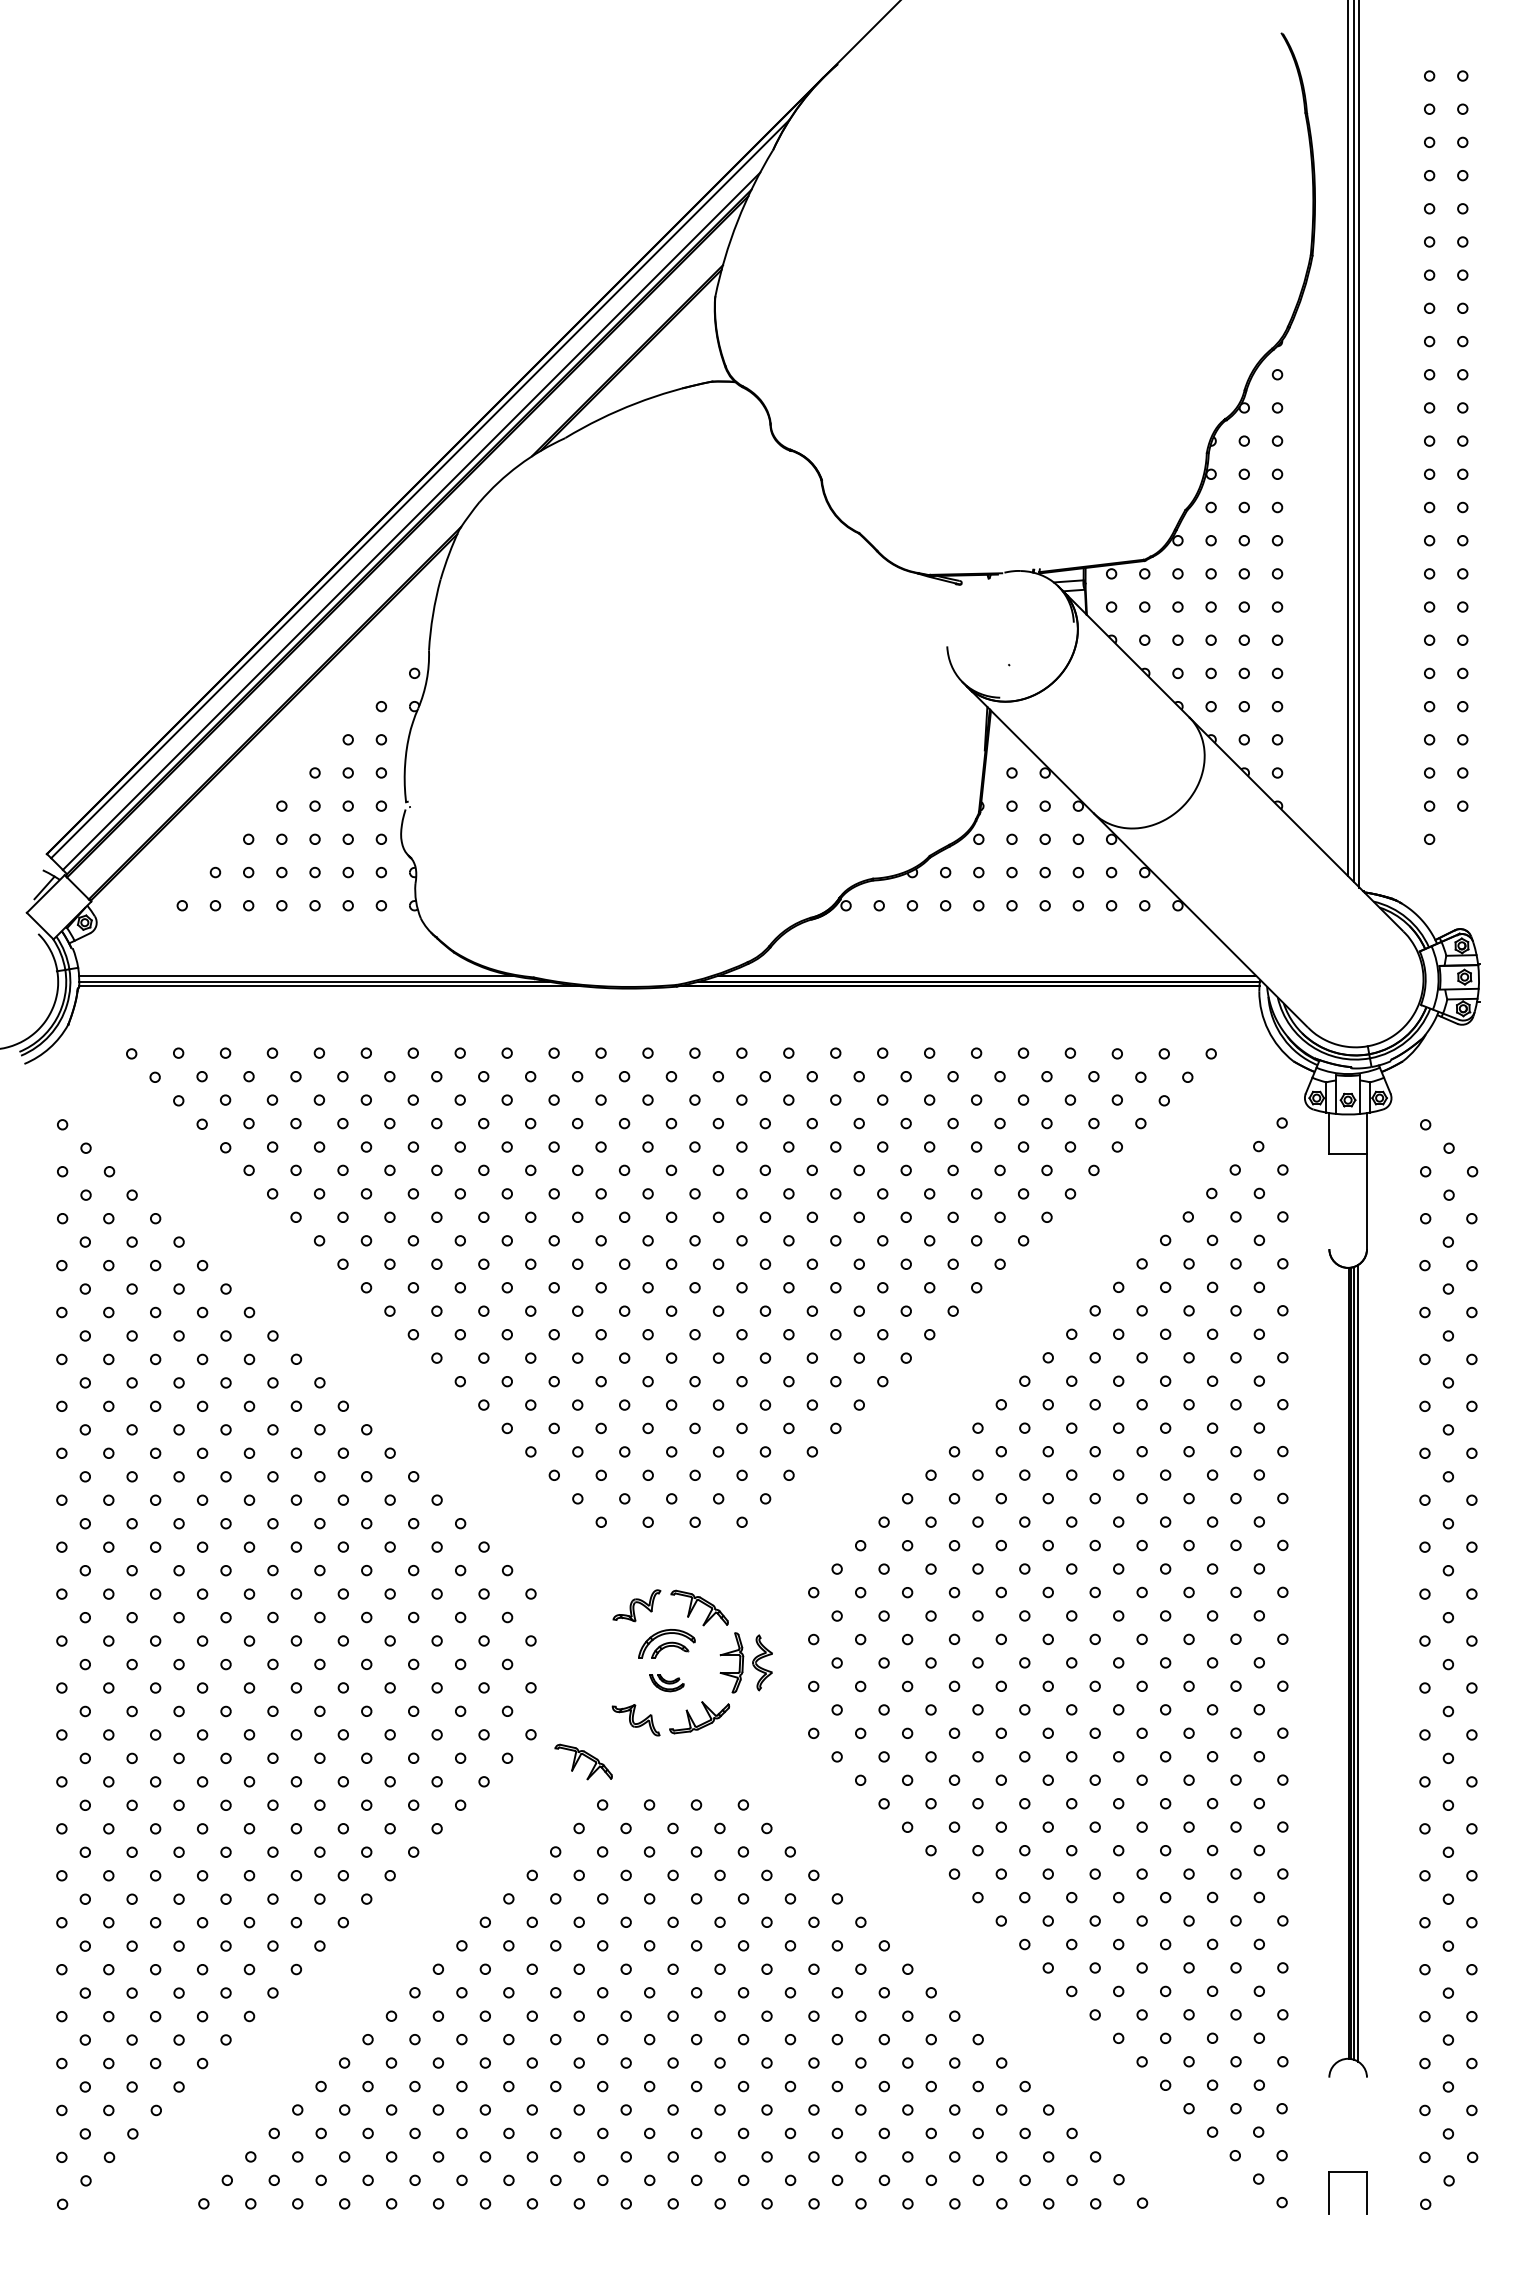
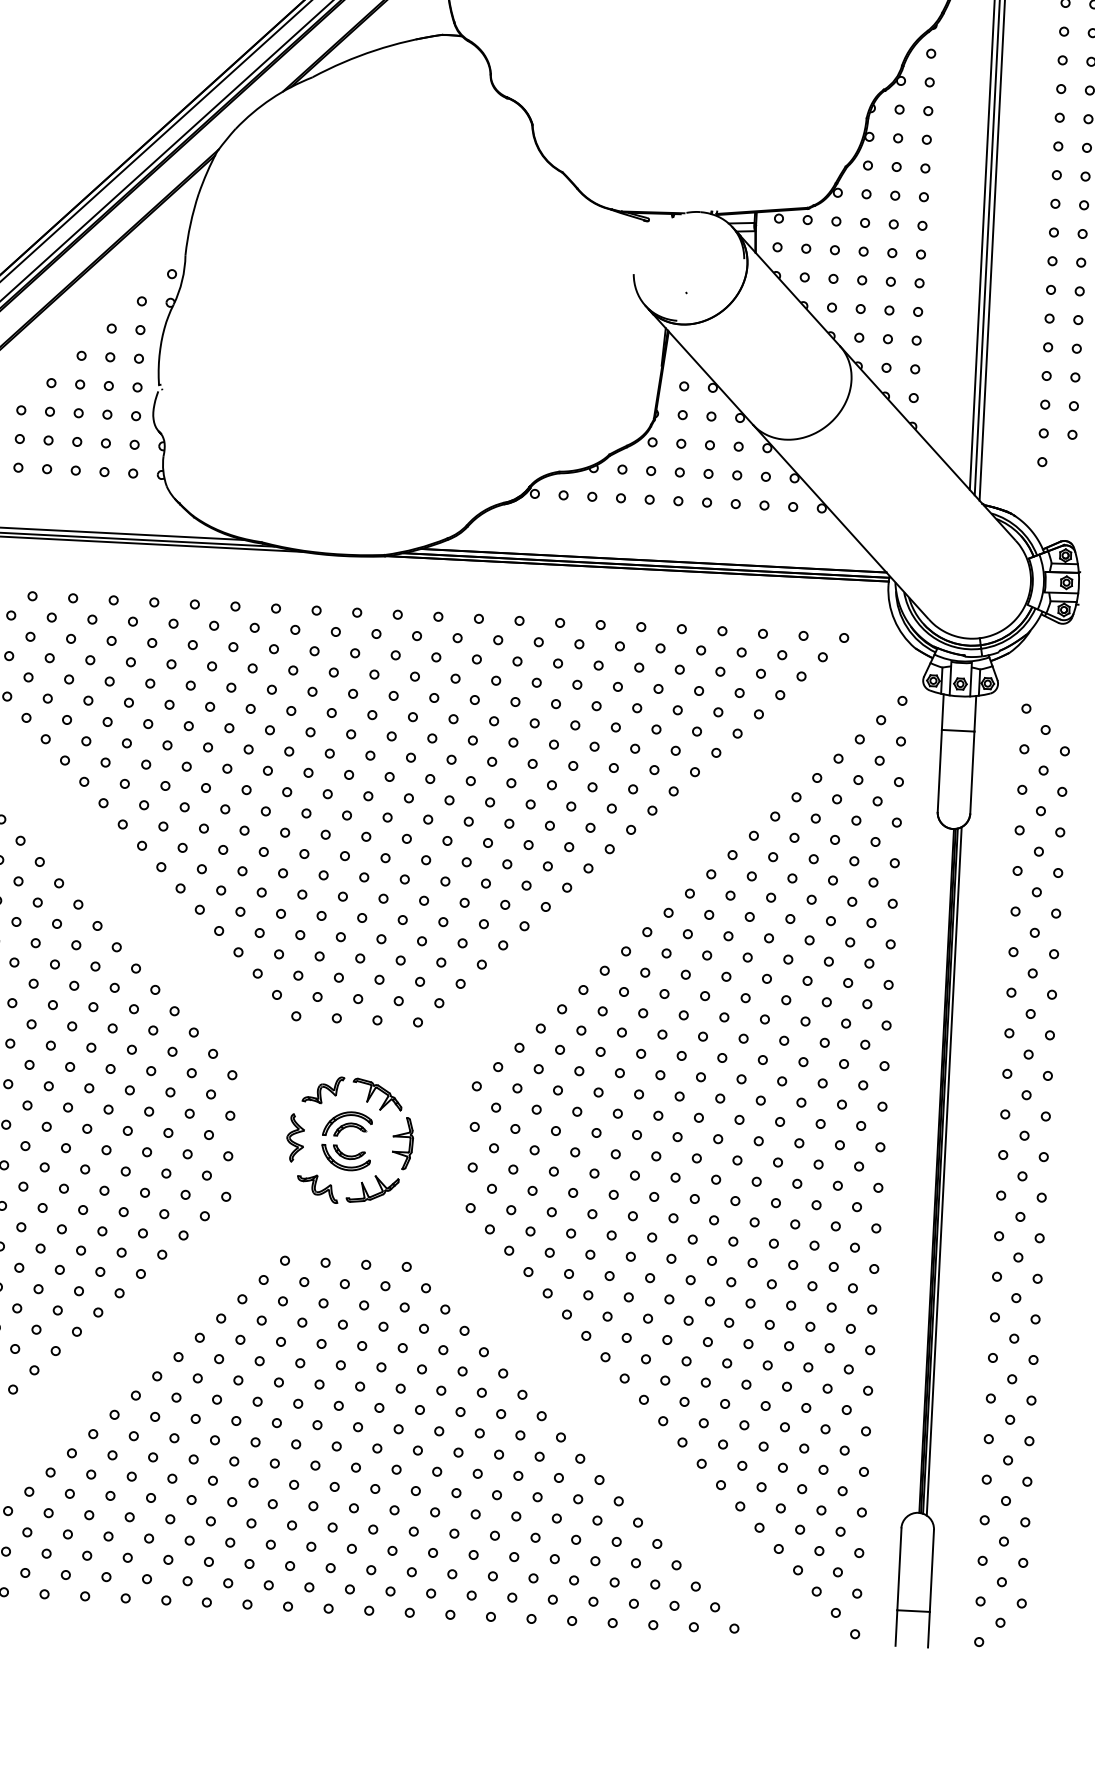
line: (1329, 1201) -> (939, 770), added
part: (762, 1662) -> (295, 1137), moved
part: (666, 1682) -> (345, 1157), size x1.67
part: (583, 1761) -> (270, 1222), removed
line: (1329, 2124) -> (899, 1568), added
line: (1367, 2124) -> (932, 1570), added

